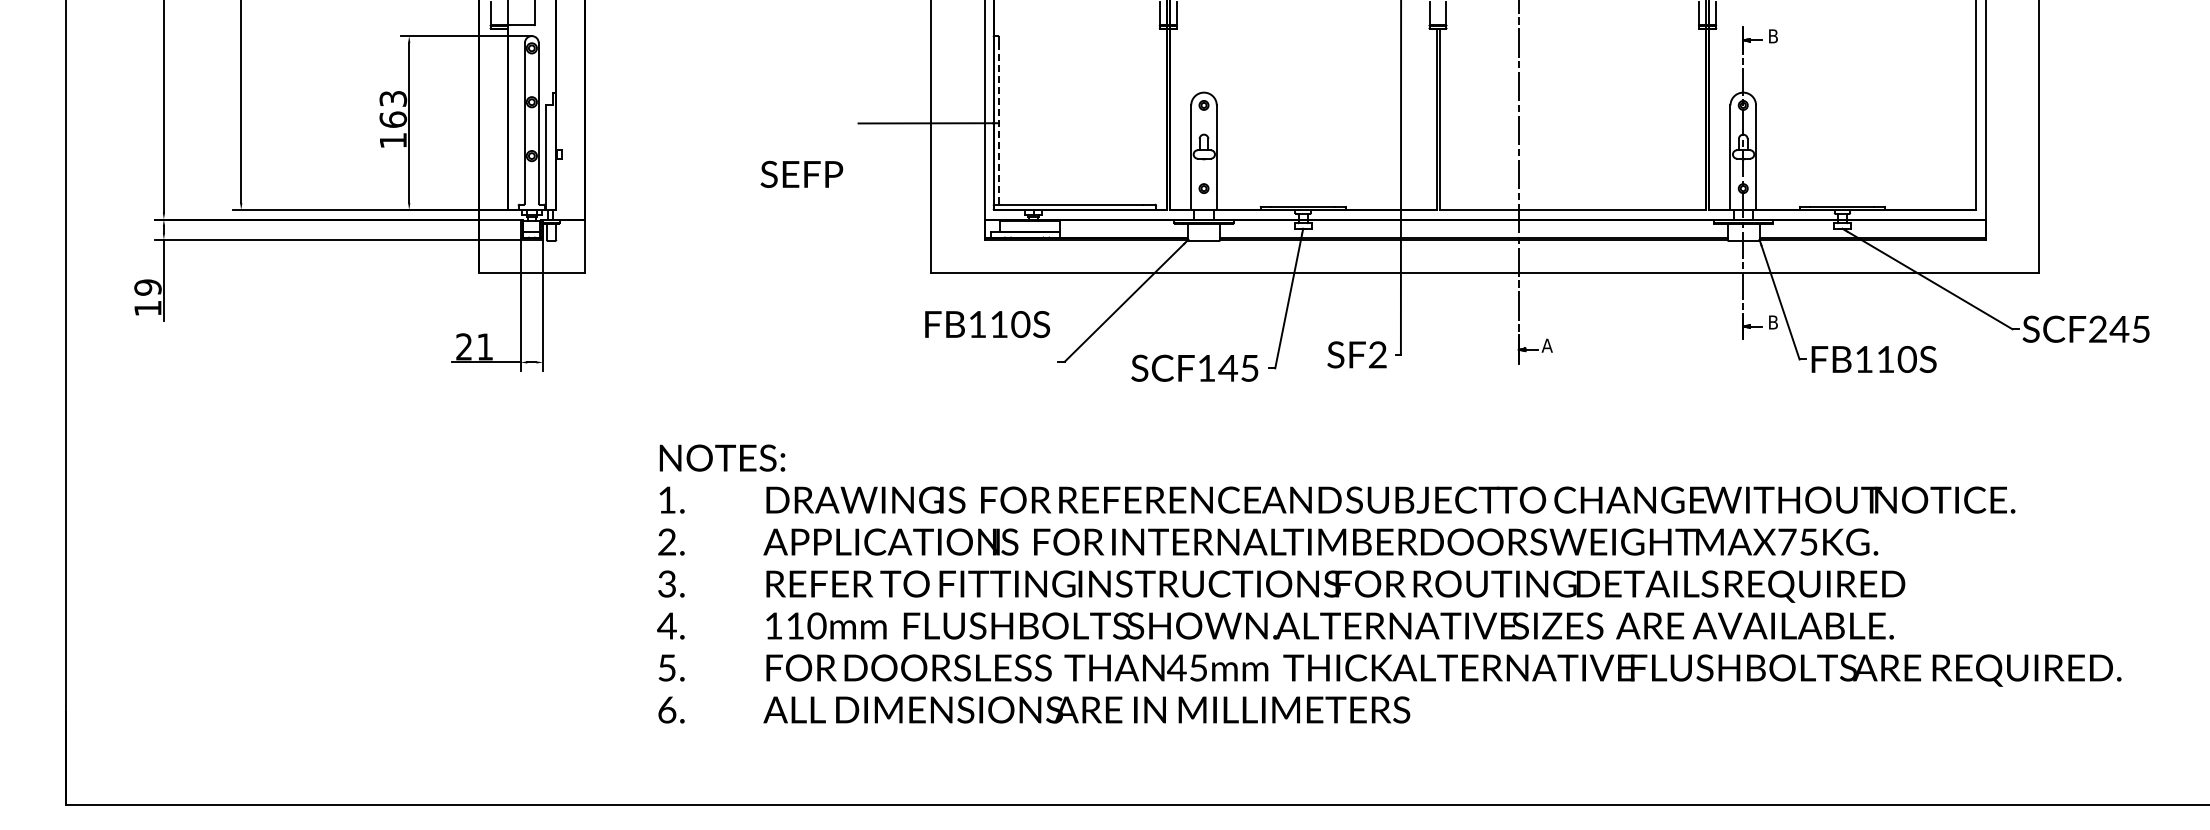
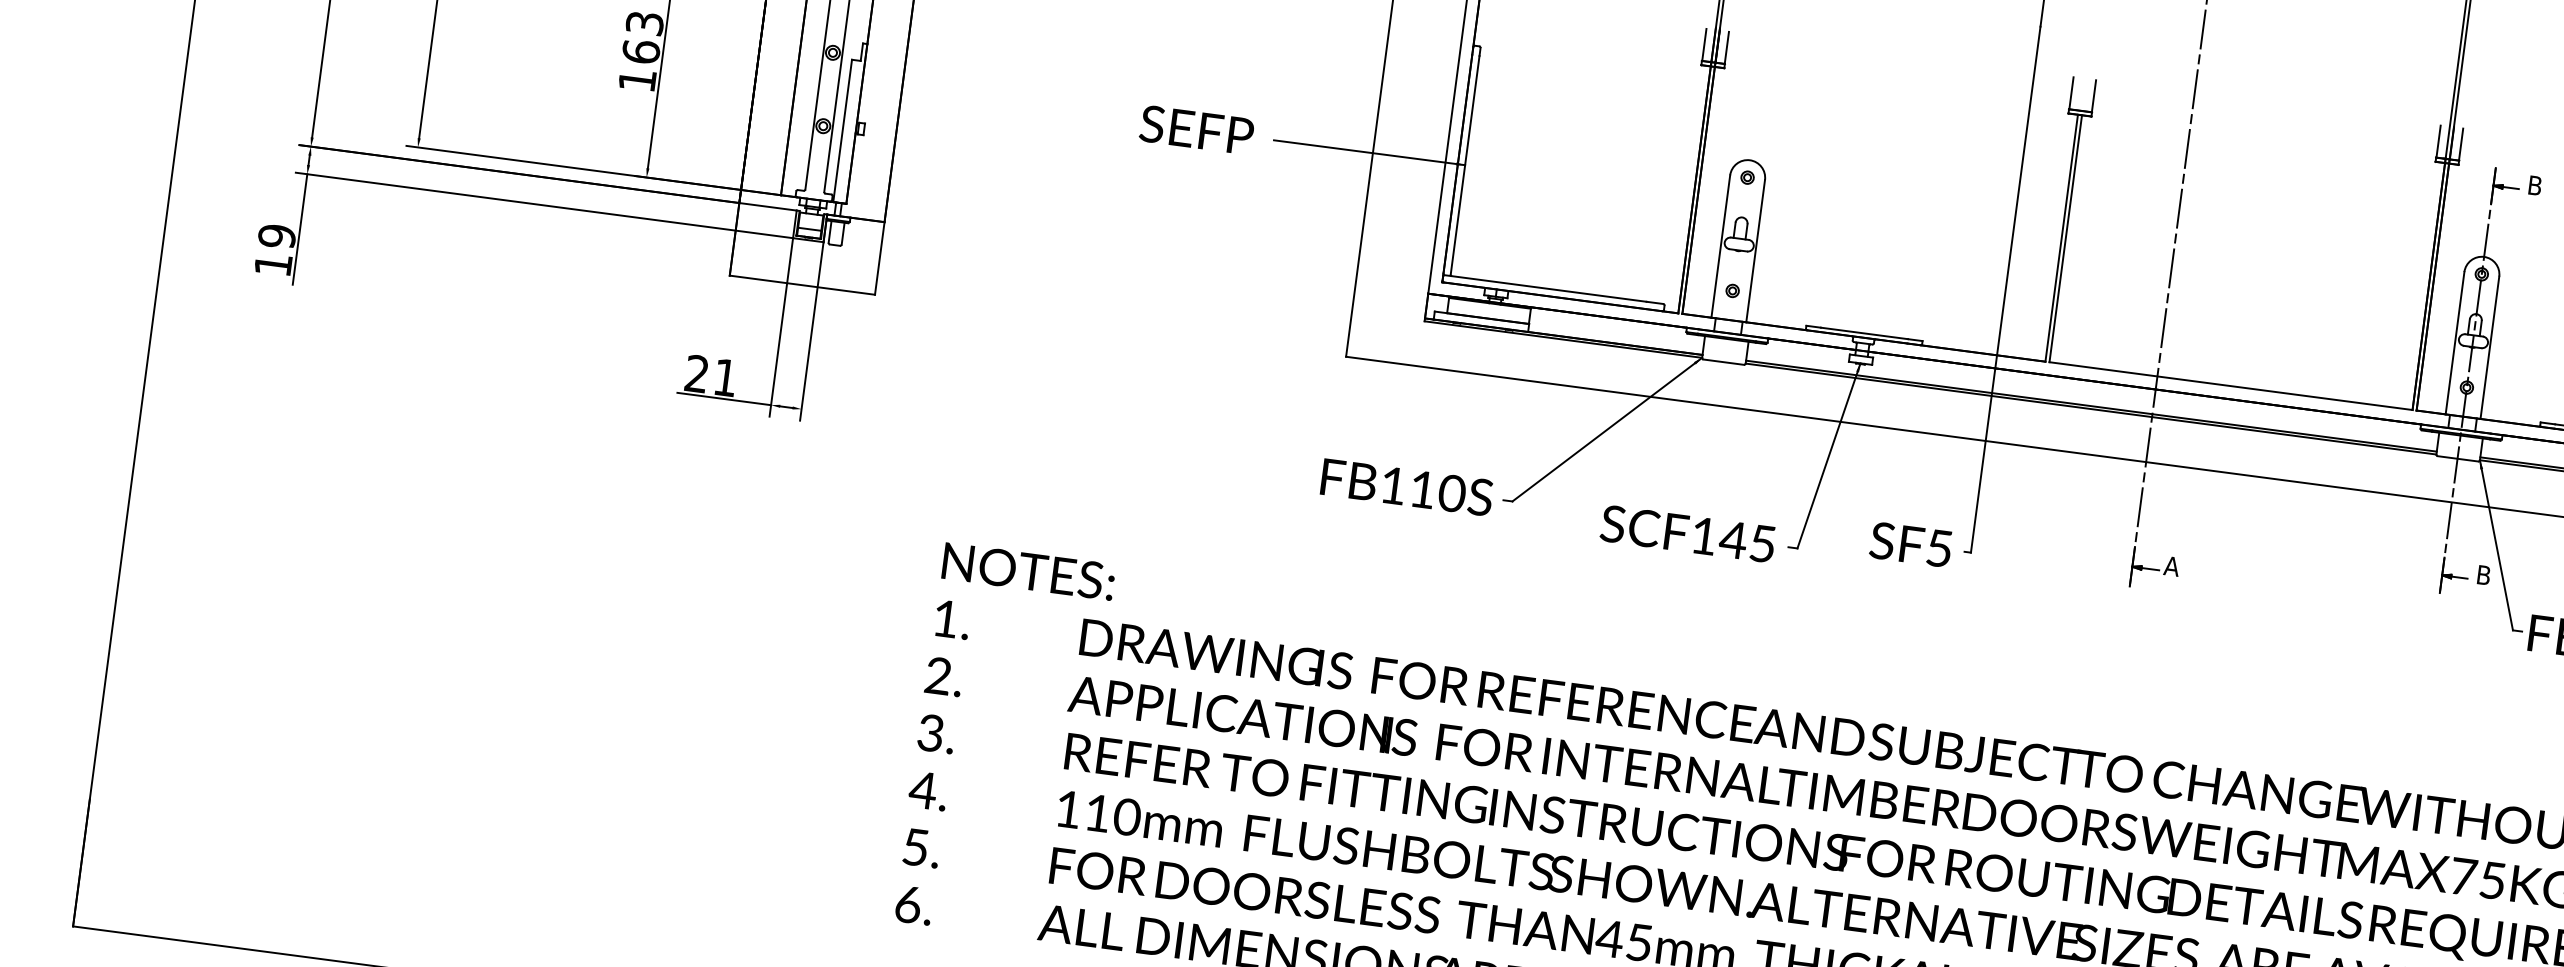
line: (998, 122) -> (1464, 164), dashed -> solid
text: (801, 173) -> (1196, 128), moved
text: (987, 324) -> (1406, 487), moved
text: (1377, 354) -> (1939, 547), SF2 -> SF5

